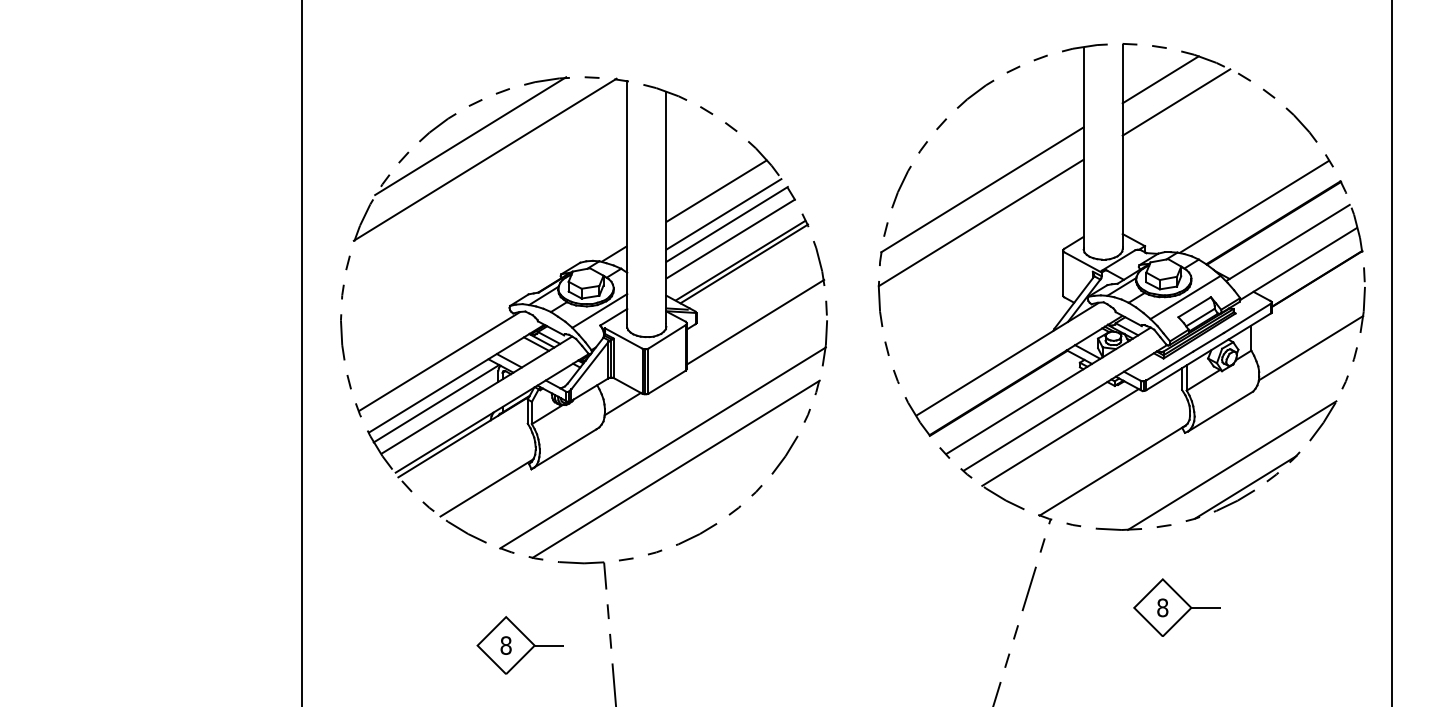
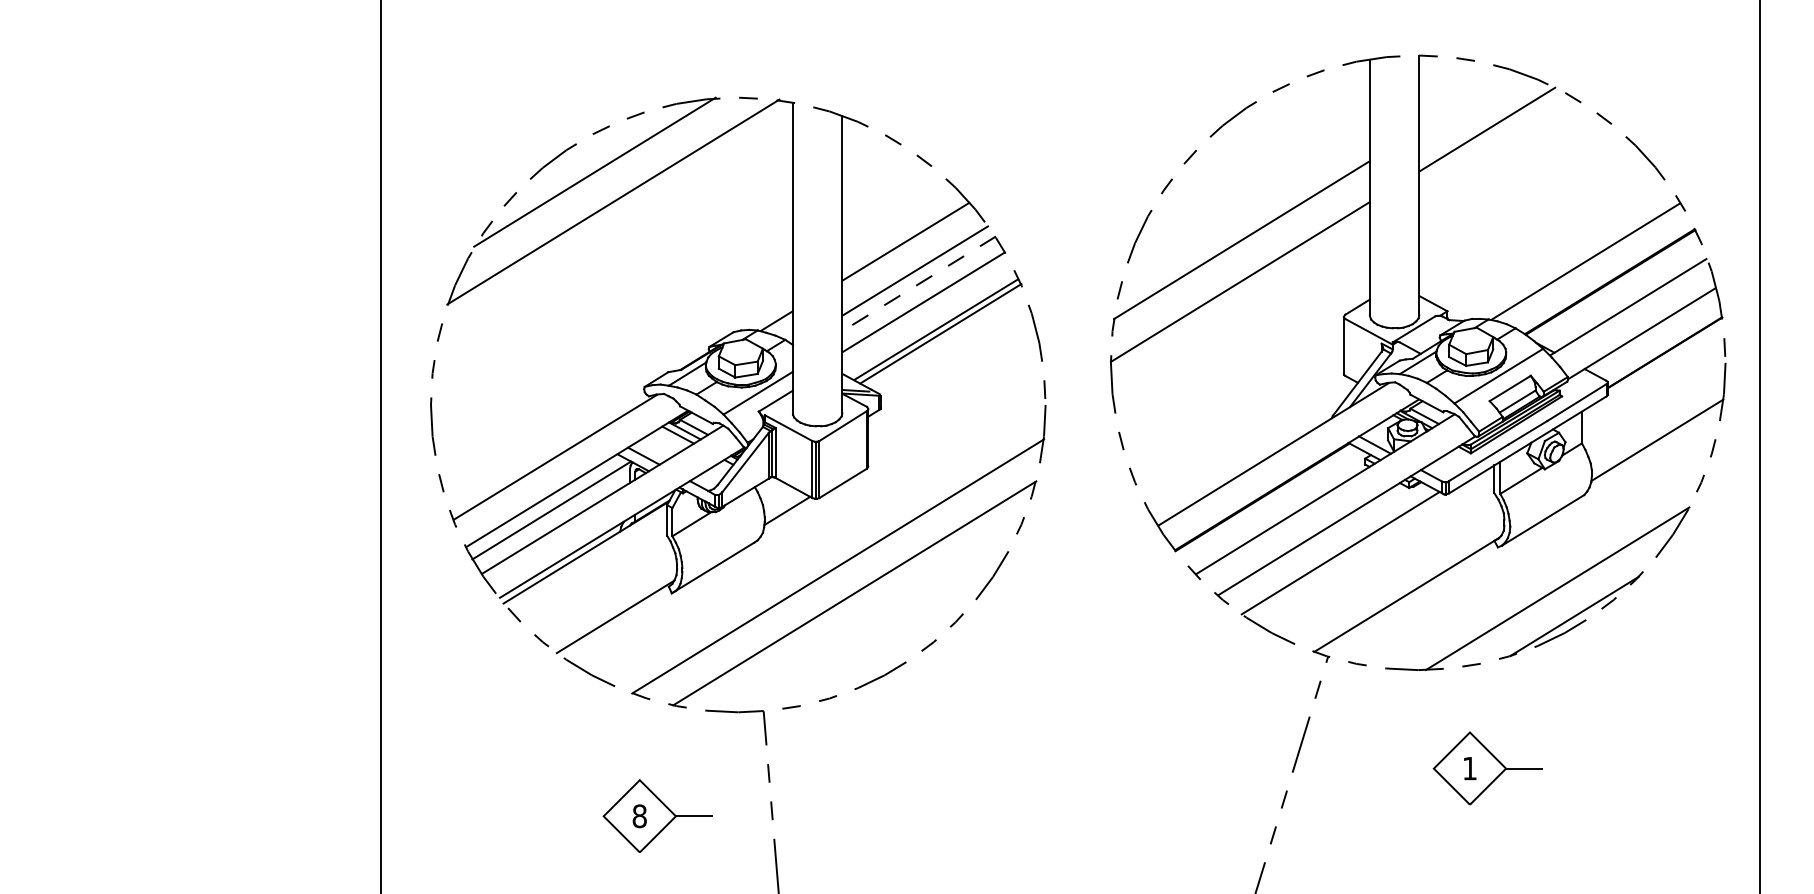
line: (1160, 79) -> (1467, 100), removed
line: (726, 224) -> (918, 284), solid -> dashed
line: (755, 322) -> (954, 407), removed
text: (1162, 607) -> (1469, 768), 8 -> 1

